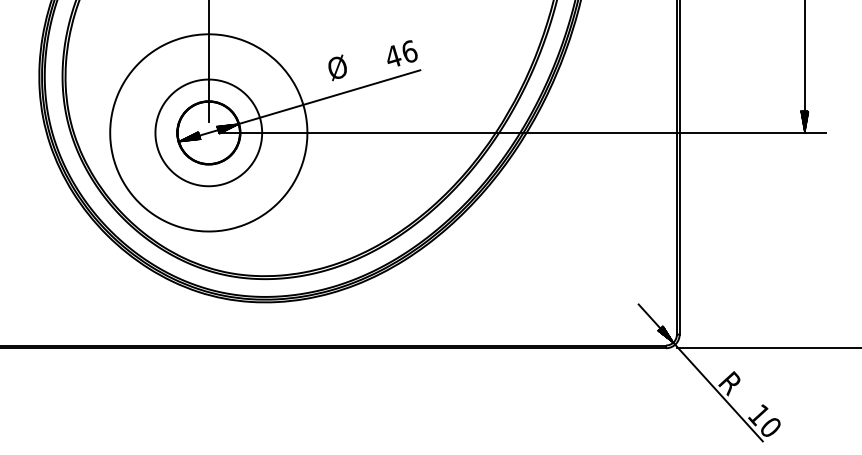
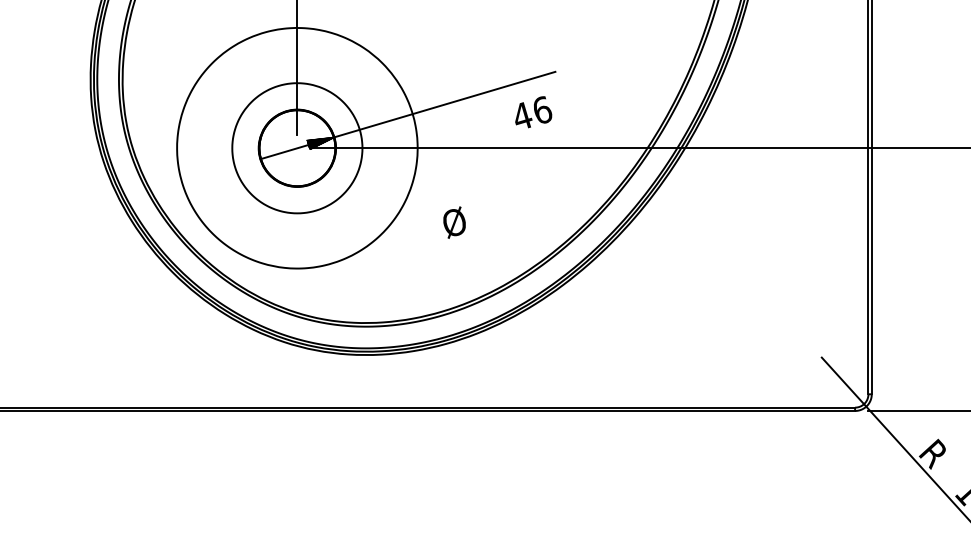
text: (402, 53) -> (533, 112), moved
text: (337, 67) -> (454, 222), moved
hatch: (189, 136) -> (273, 152), removed
hatch: (666, 335) -> (855, 395), removed

